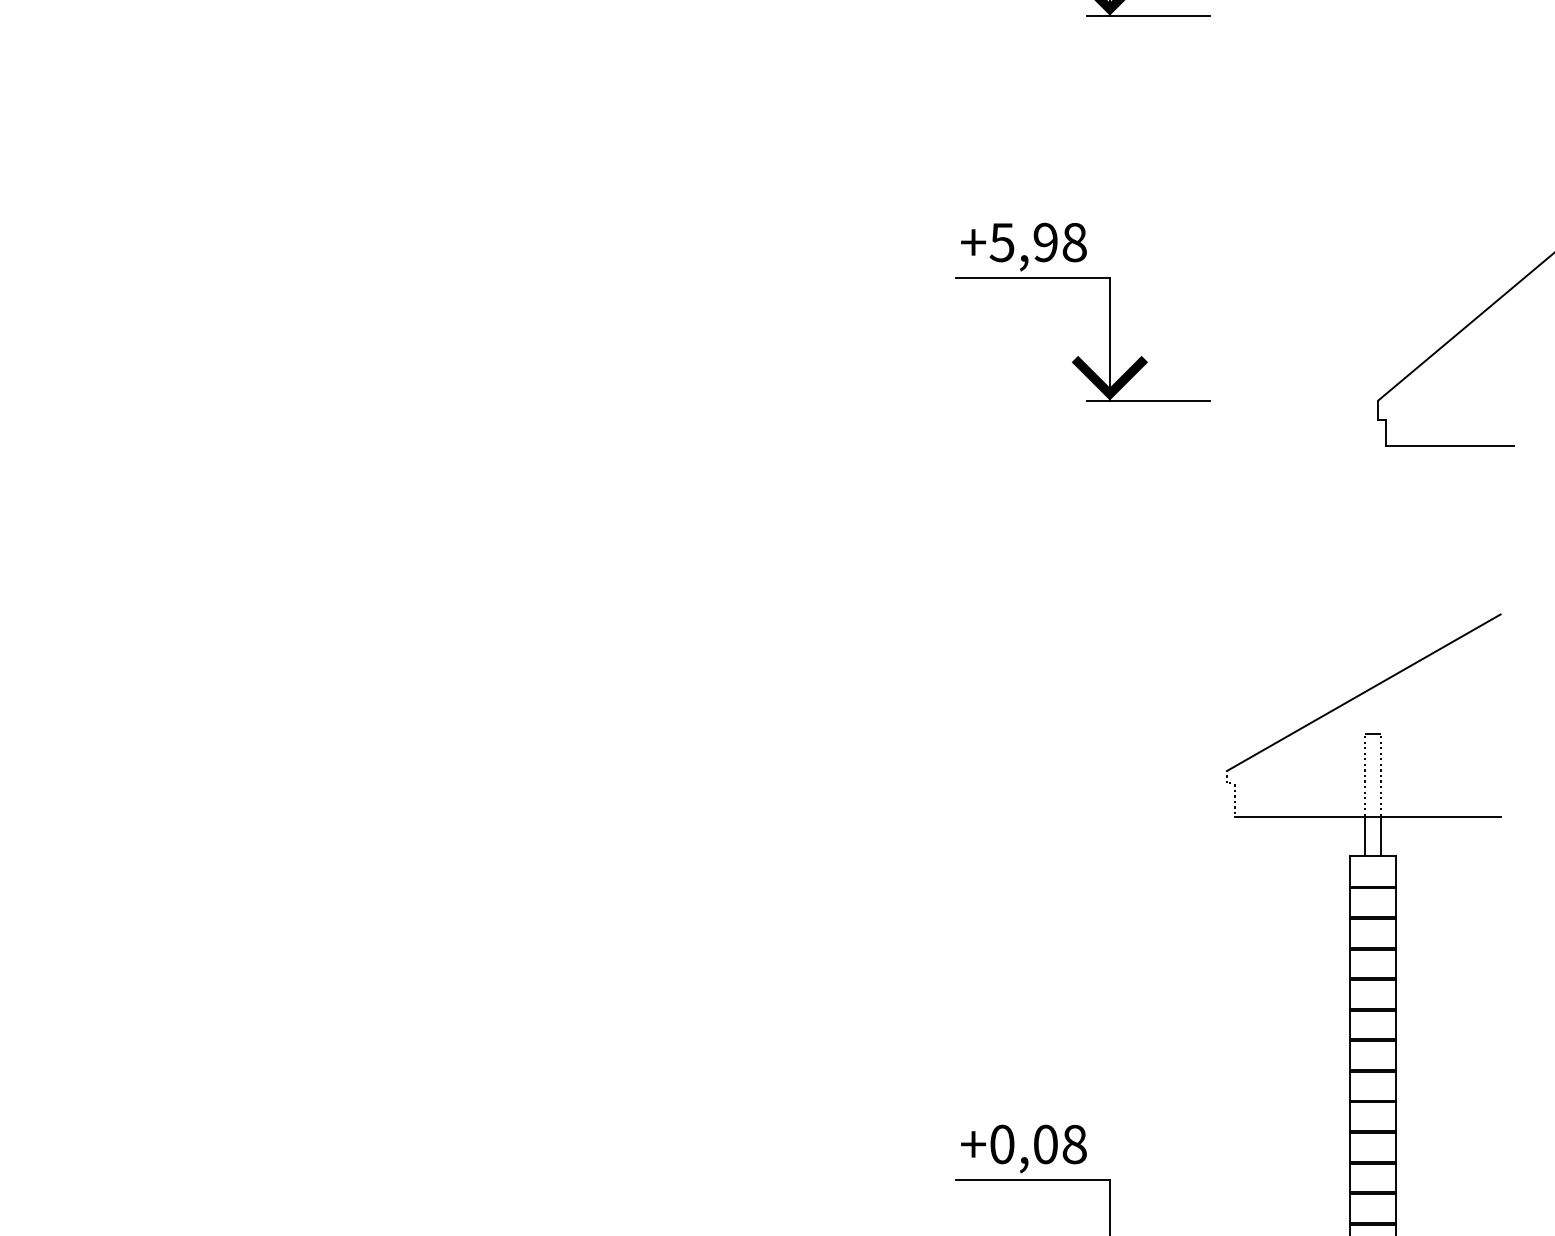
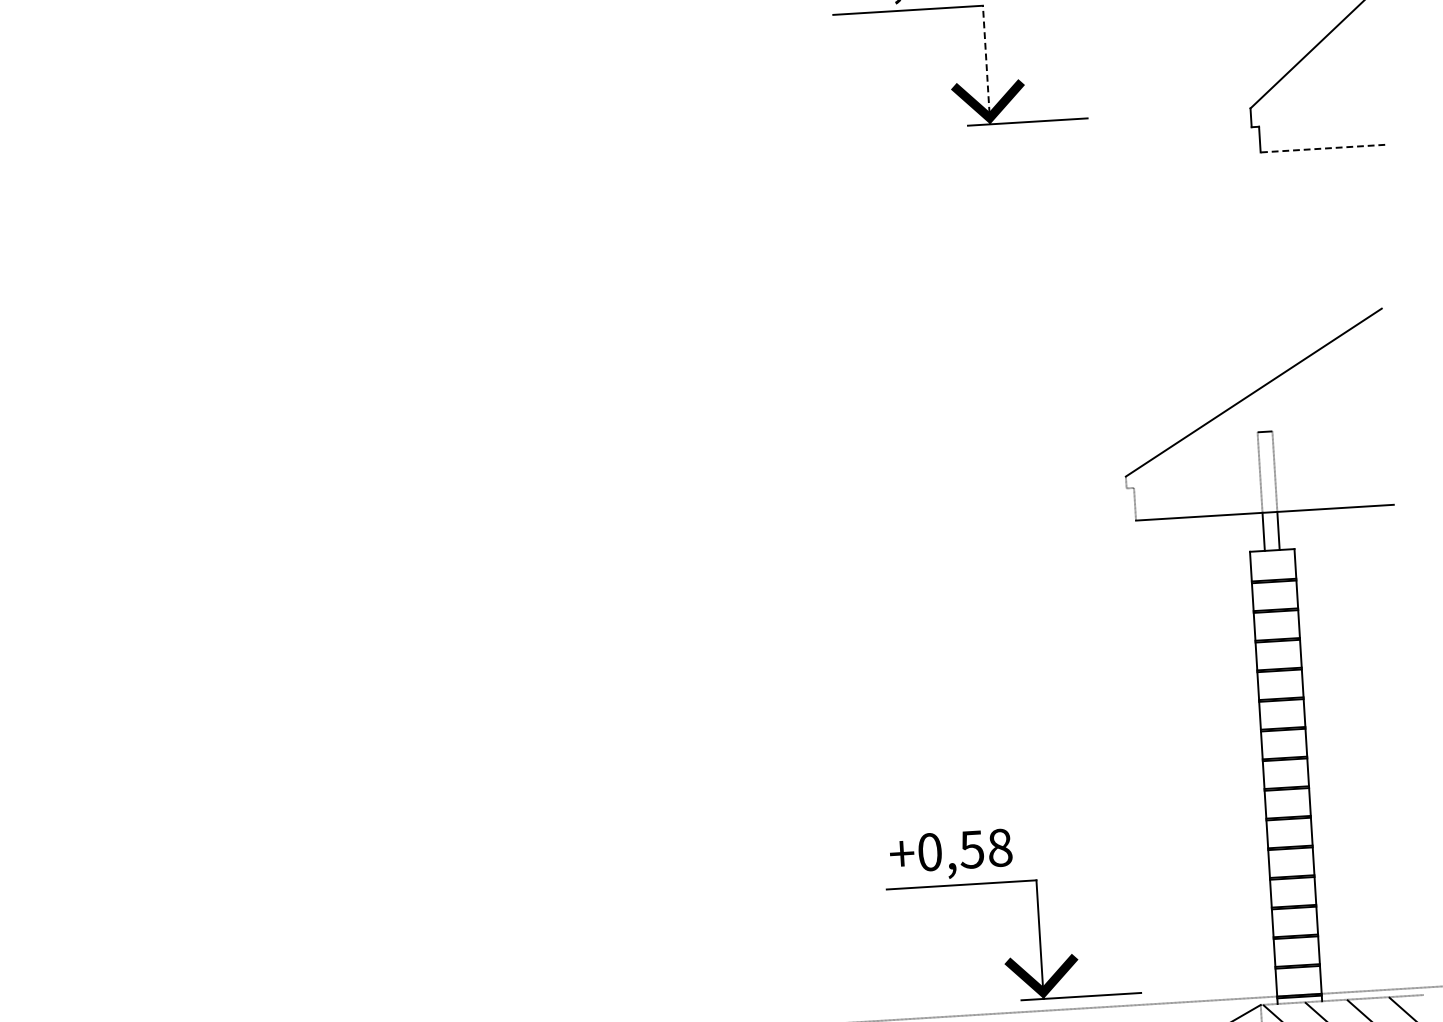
line: (1109, 338) -> (986, 64), solid -> dashed
line: (1449, 446) -> (1322, 148), solid -> dashed
text: (1045, 1144) -> (971, 849), +0,08 -> +0,58

